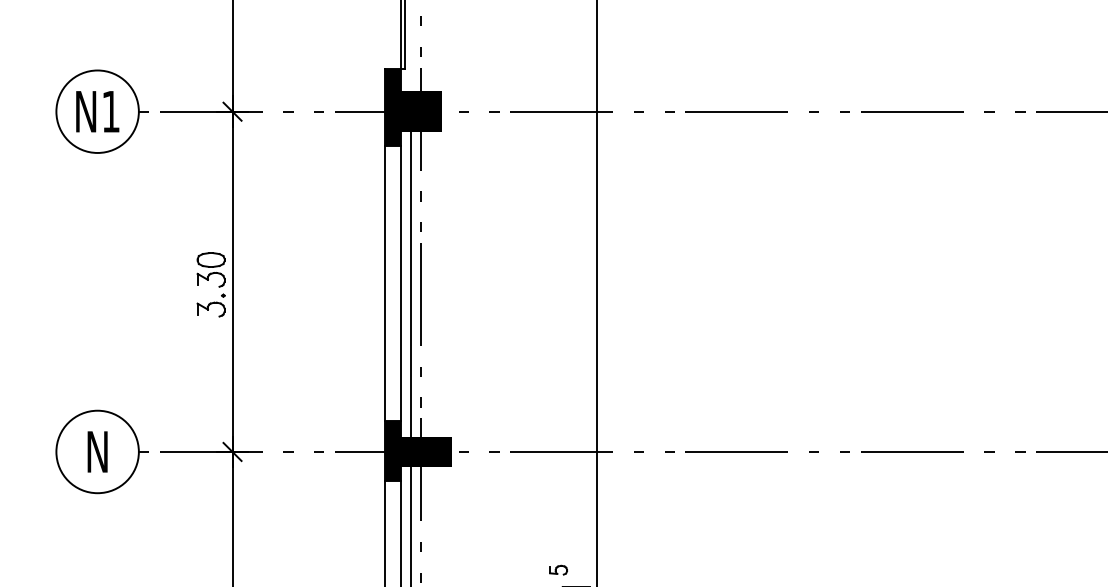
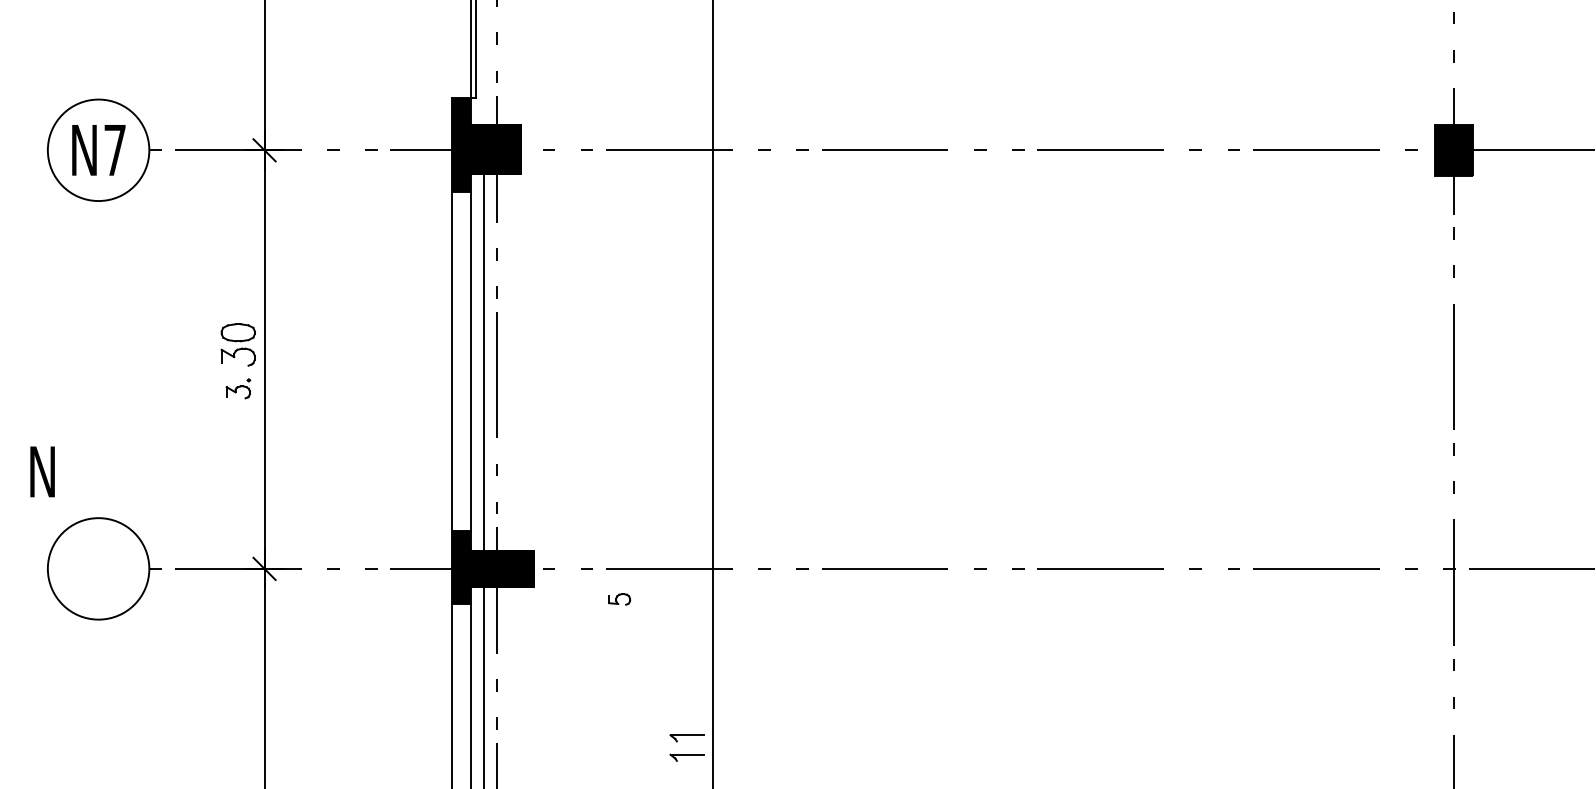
text: (110, 111) -> (114, 150), N1 -> N7
part: (211, 305) -> (238, 388), size x0.7
text: (97, 451) -> (42, 471), moved
part: (558, 570) -> (619, 599), moved

